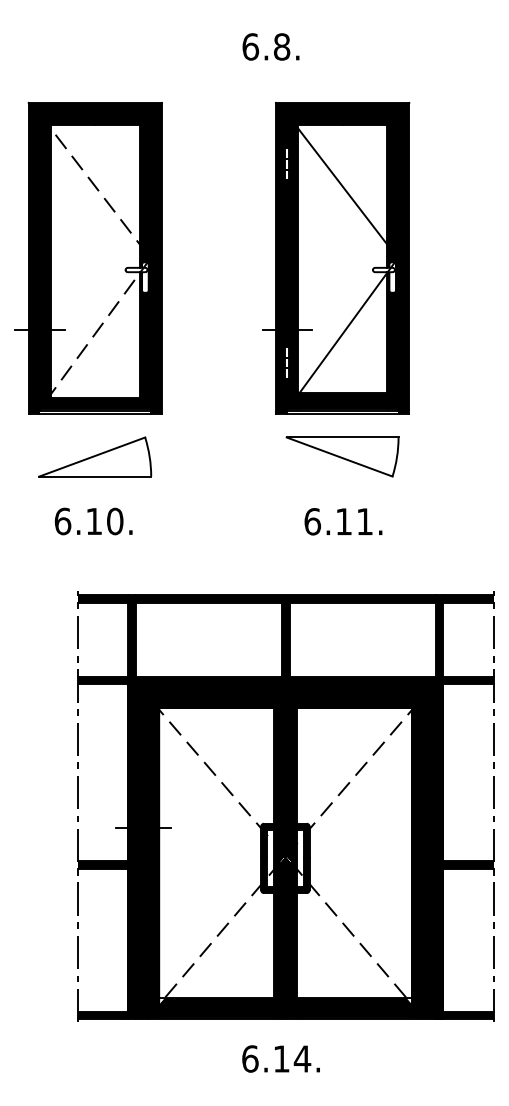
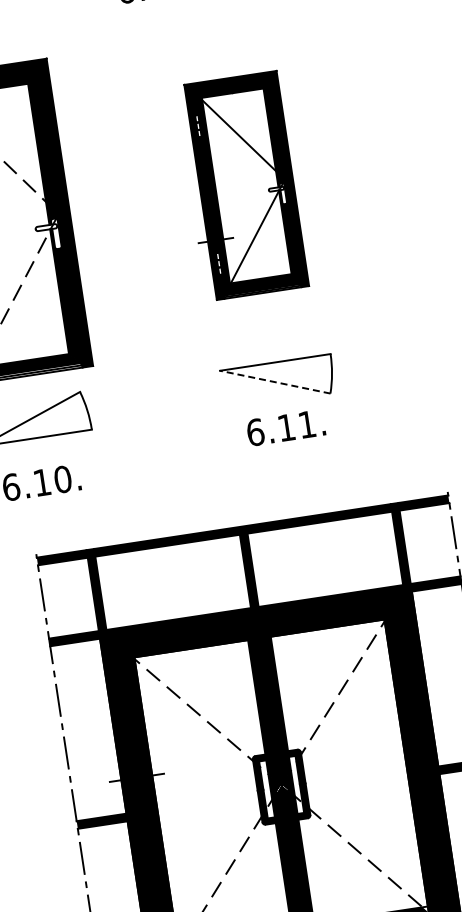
part: (336, 257) -> (242, 185), size x0.7
line: (339, 456) -> (275, 381), solid -> dashed
text: (343, 521) -> (286, 427), moved

